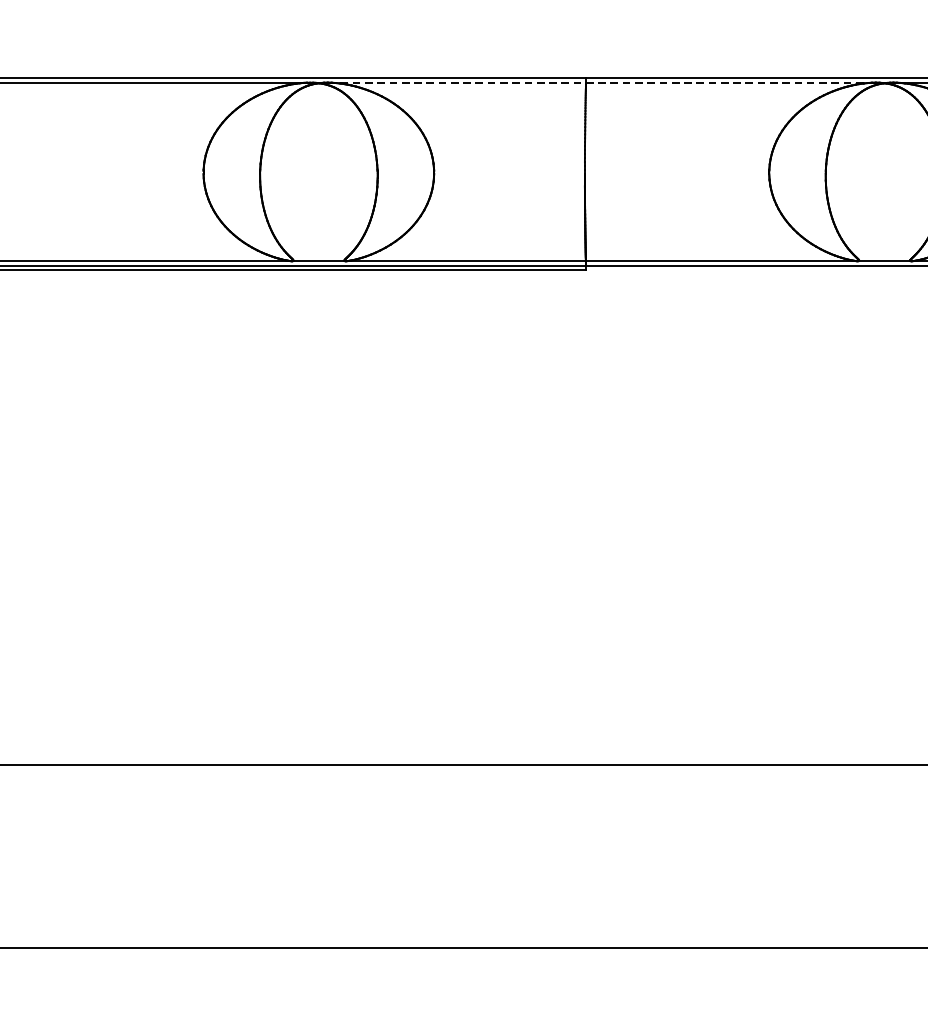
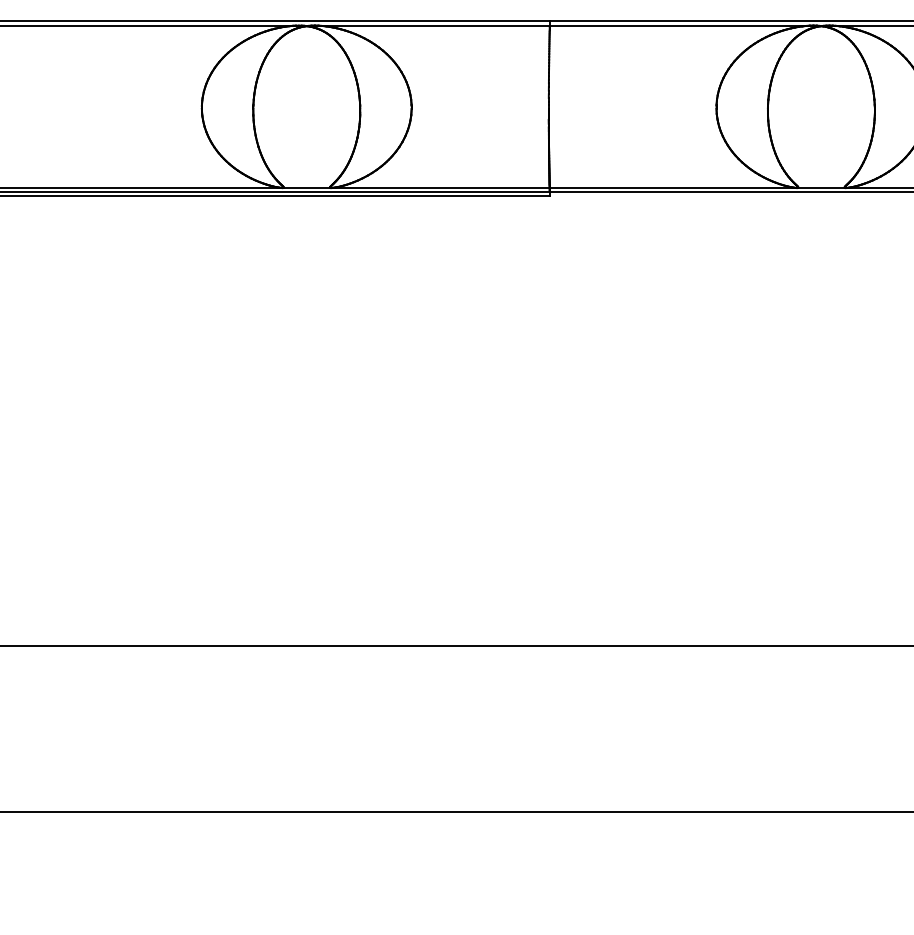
line: (601, 82) -> (563, 25), dashed -> solid

